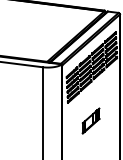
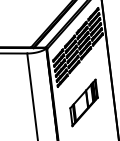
part: (90, 120) -> (83, 102), size x1.67

